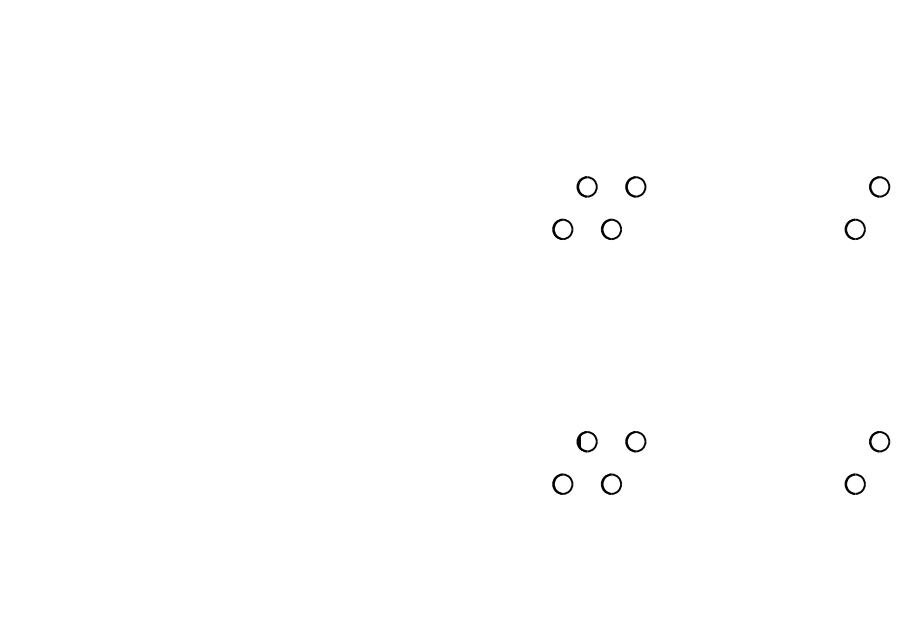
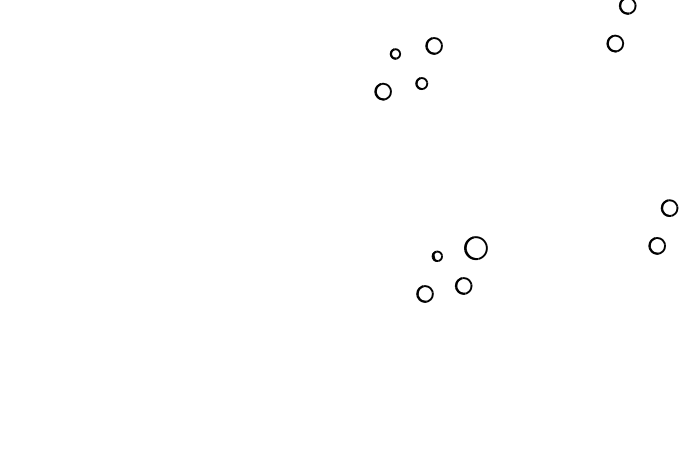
part: (586, 186) -> (394, 53), size x0.6
part: (611, 228) -> (421, 82), size x0.7
part: (586, 441) -> (436, 256), size x0.6
part: (635, 441) -> (475, 248), size x1.4

